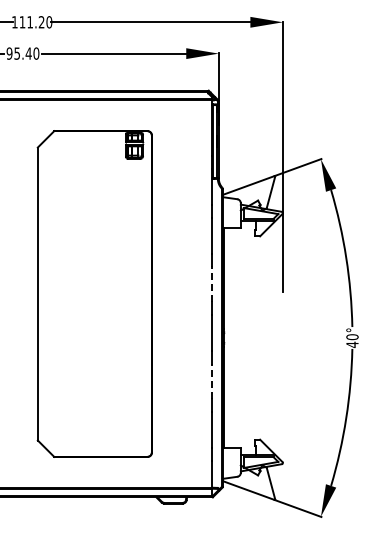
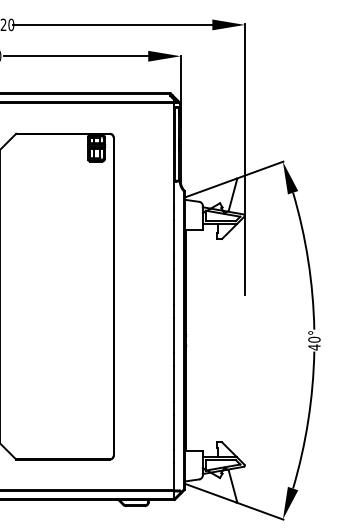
line: (212, 284) -> (174, 287), dashed -> solid
line: (212, 381) -> (174, 384), dashed -> solid

